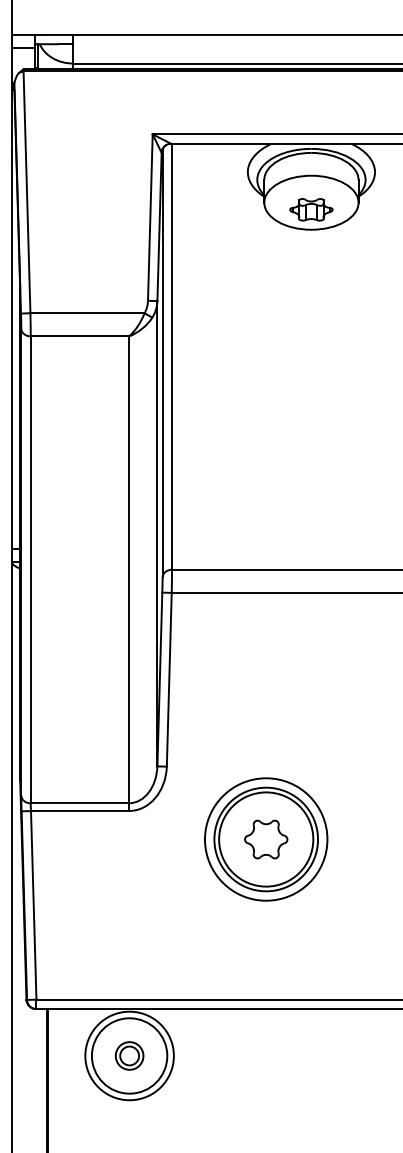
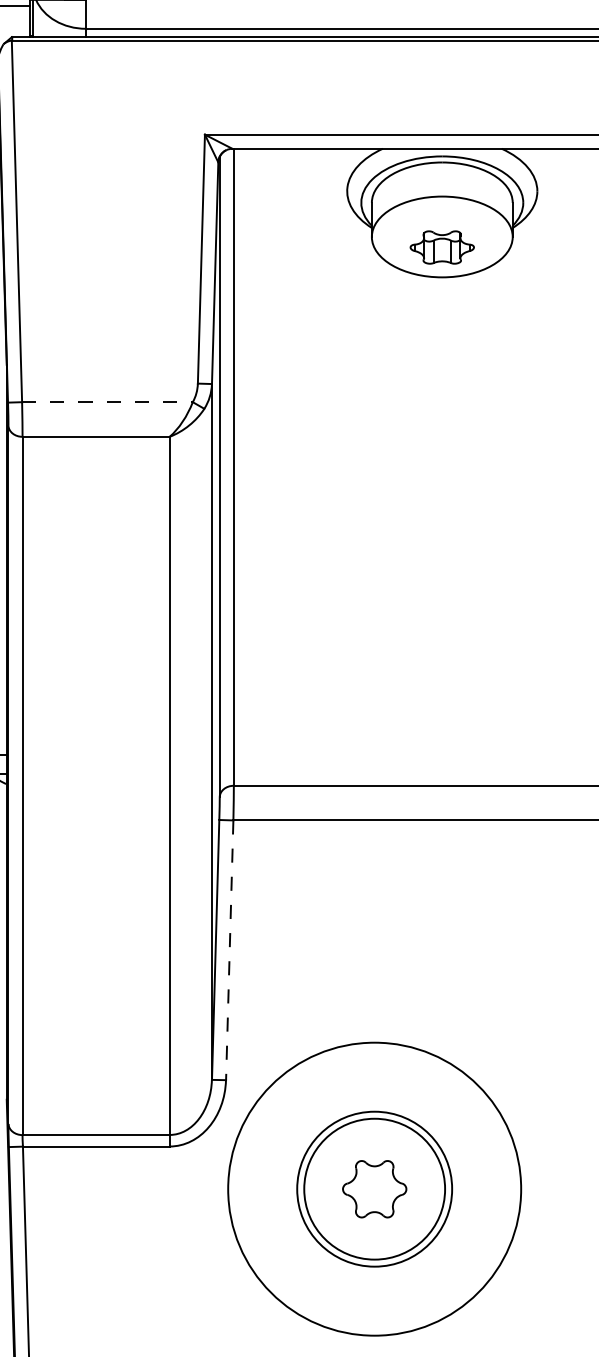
line: (88, 313) -> (108, 402), solid -> dashed
line: (169, 679) -> (230, 949), solid -> dashed
circle: (265, 839) -> (373, 1189), size x1.6

